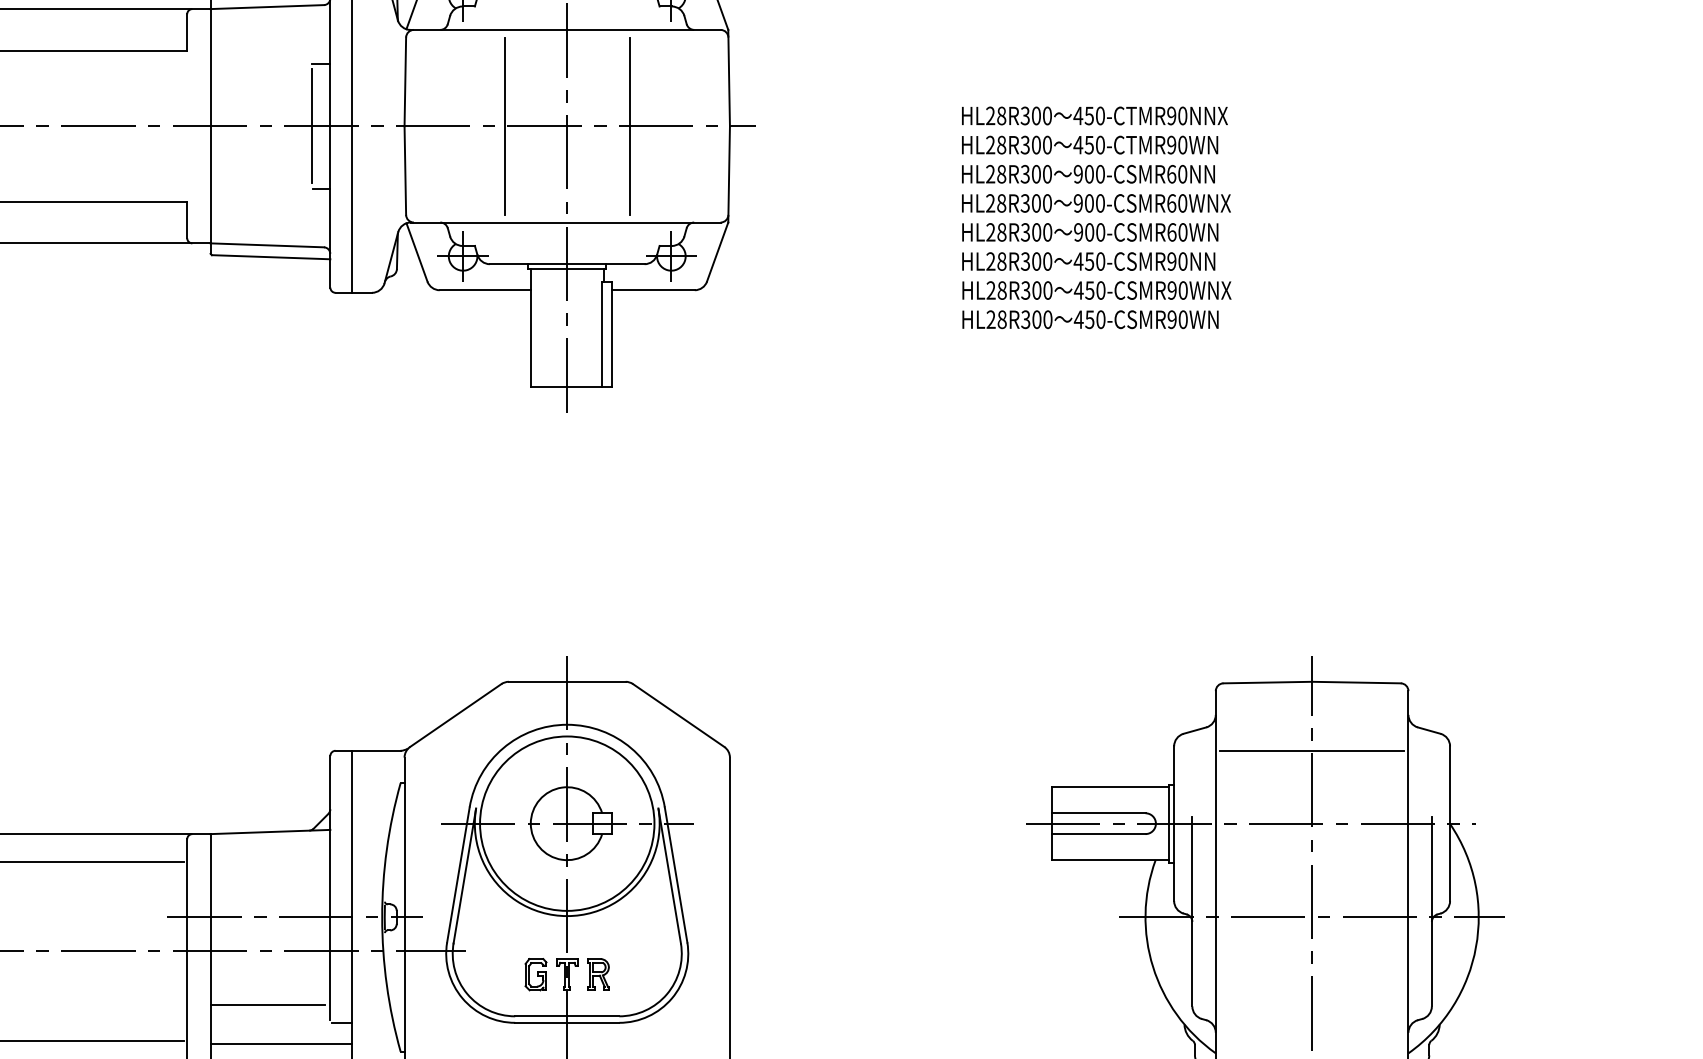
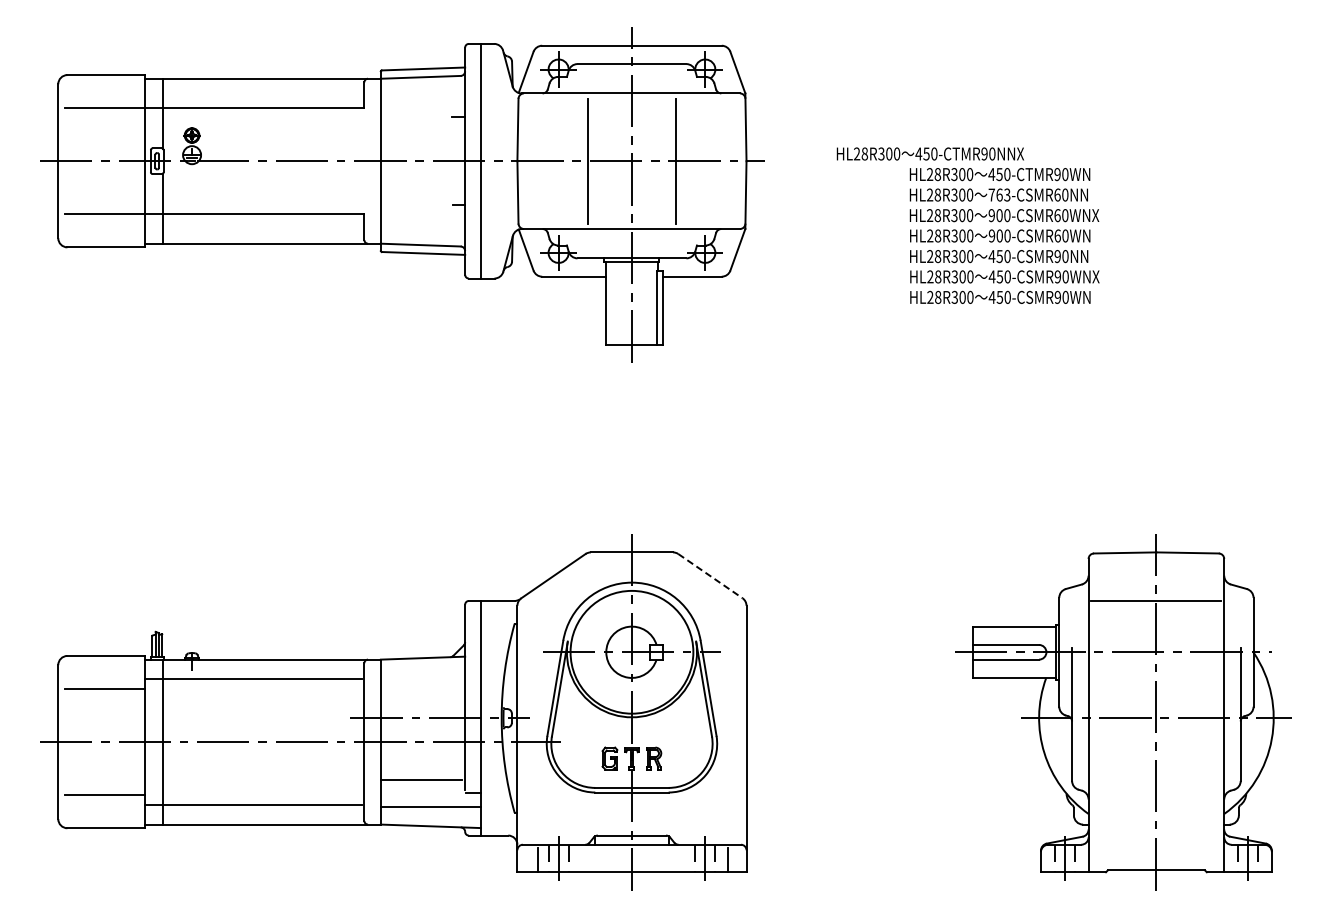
text: (1093, 115) -> (929, 153), moved
line: (312, 126) -> (452, 161), removed
text: (1089, 173) -> (999, 194), 900-CSMR60NN -> 763-CSMR60NN
line: (678, 716) -> (710, 576), solid -> dashed

